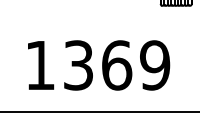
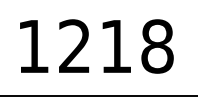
text: (117, 65) -> (116, 46), 1369 -> 1218

